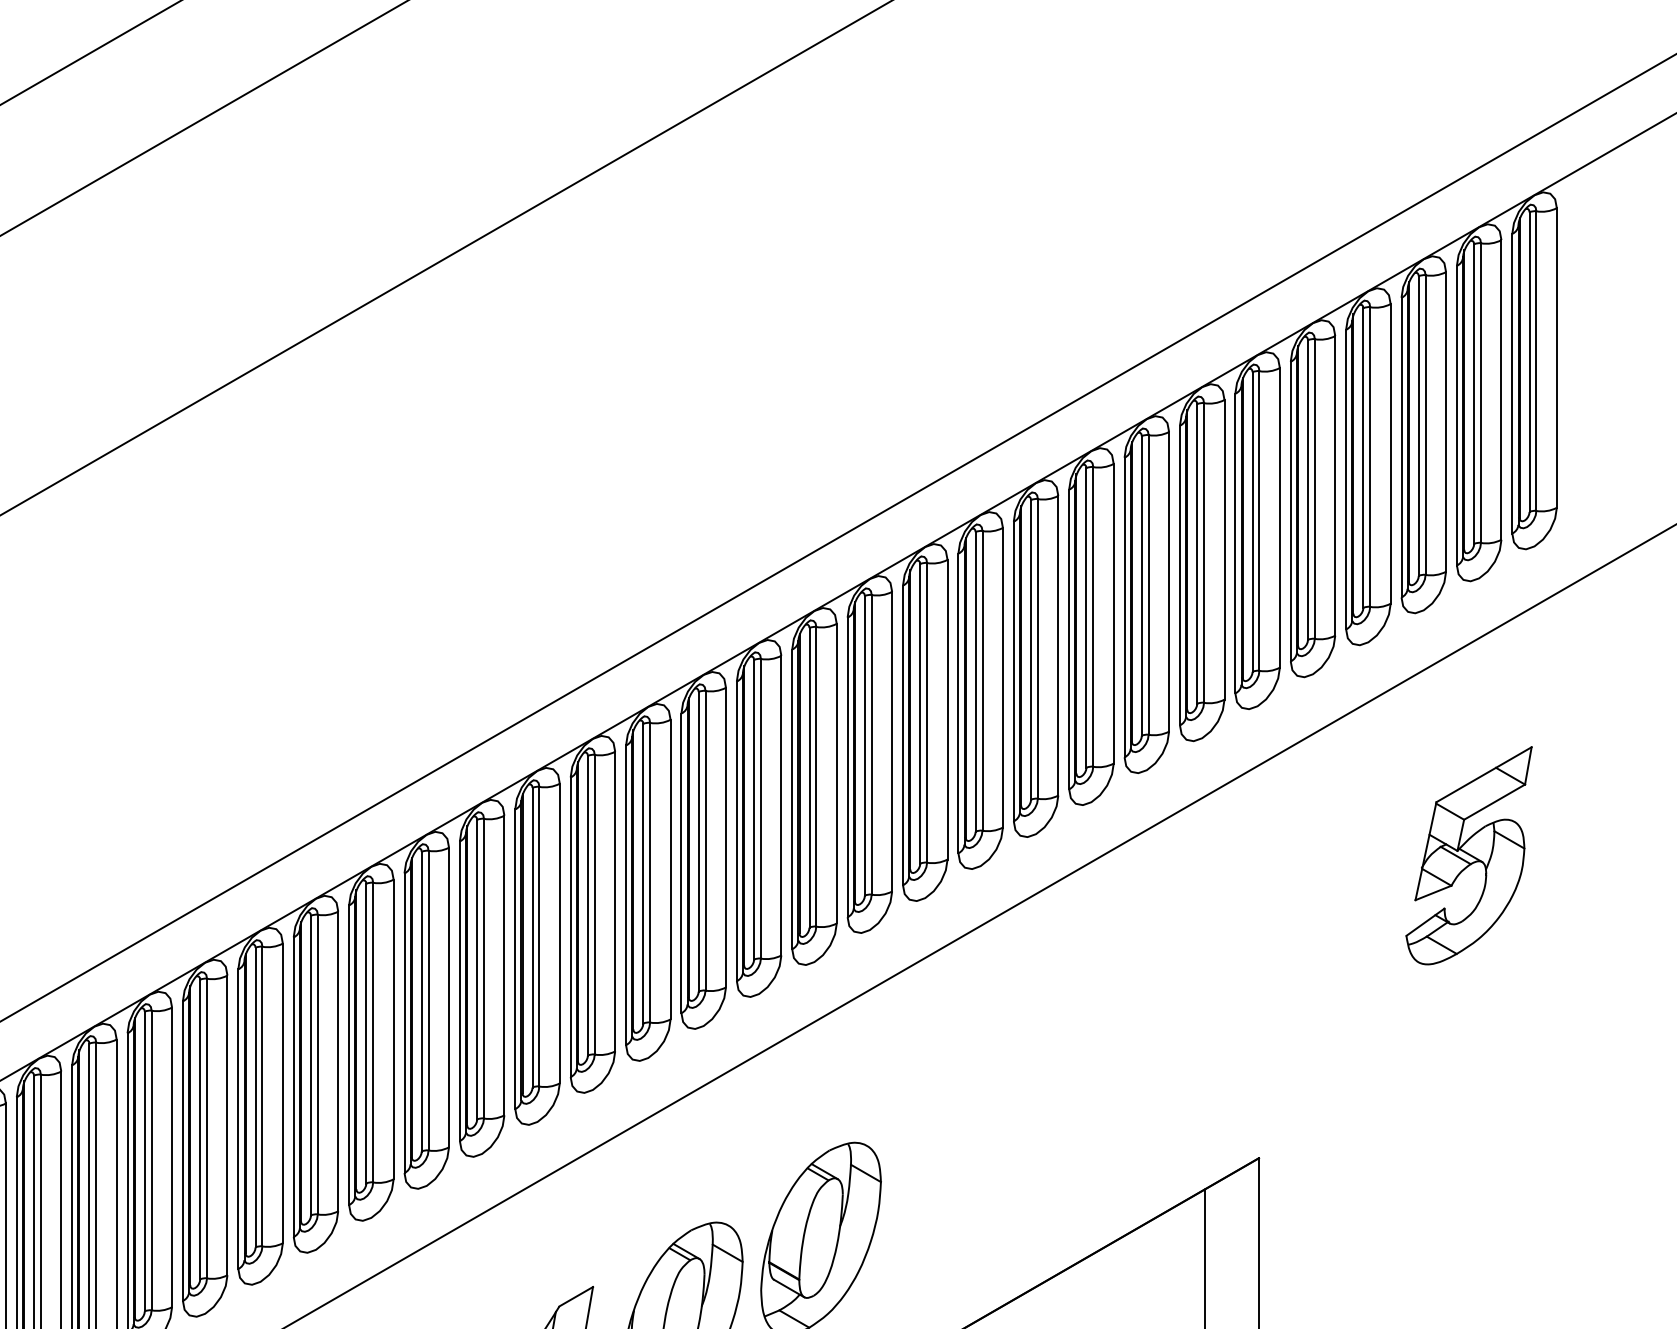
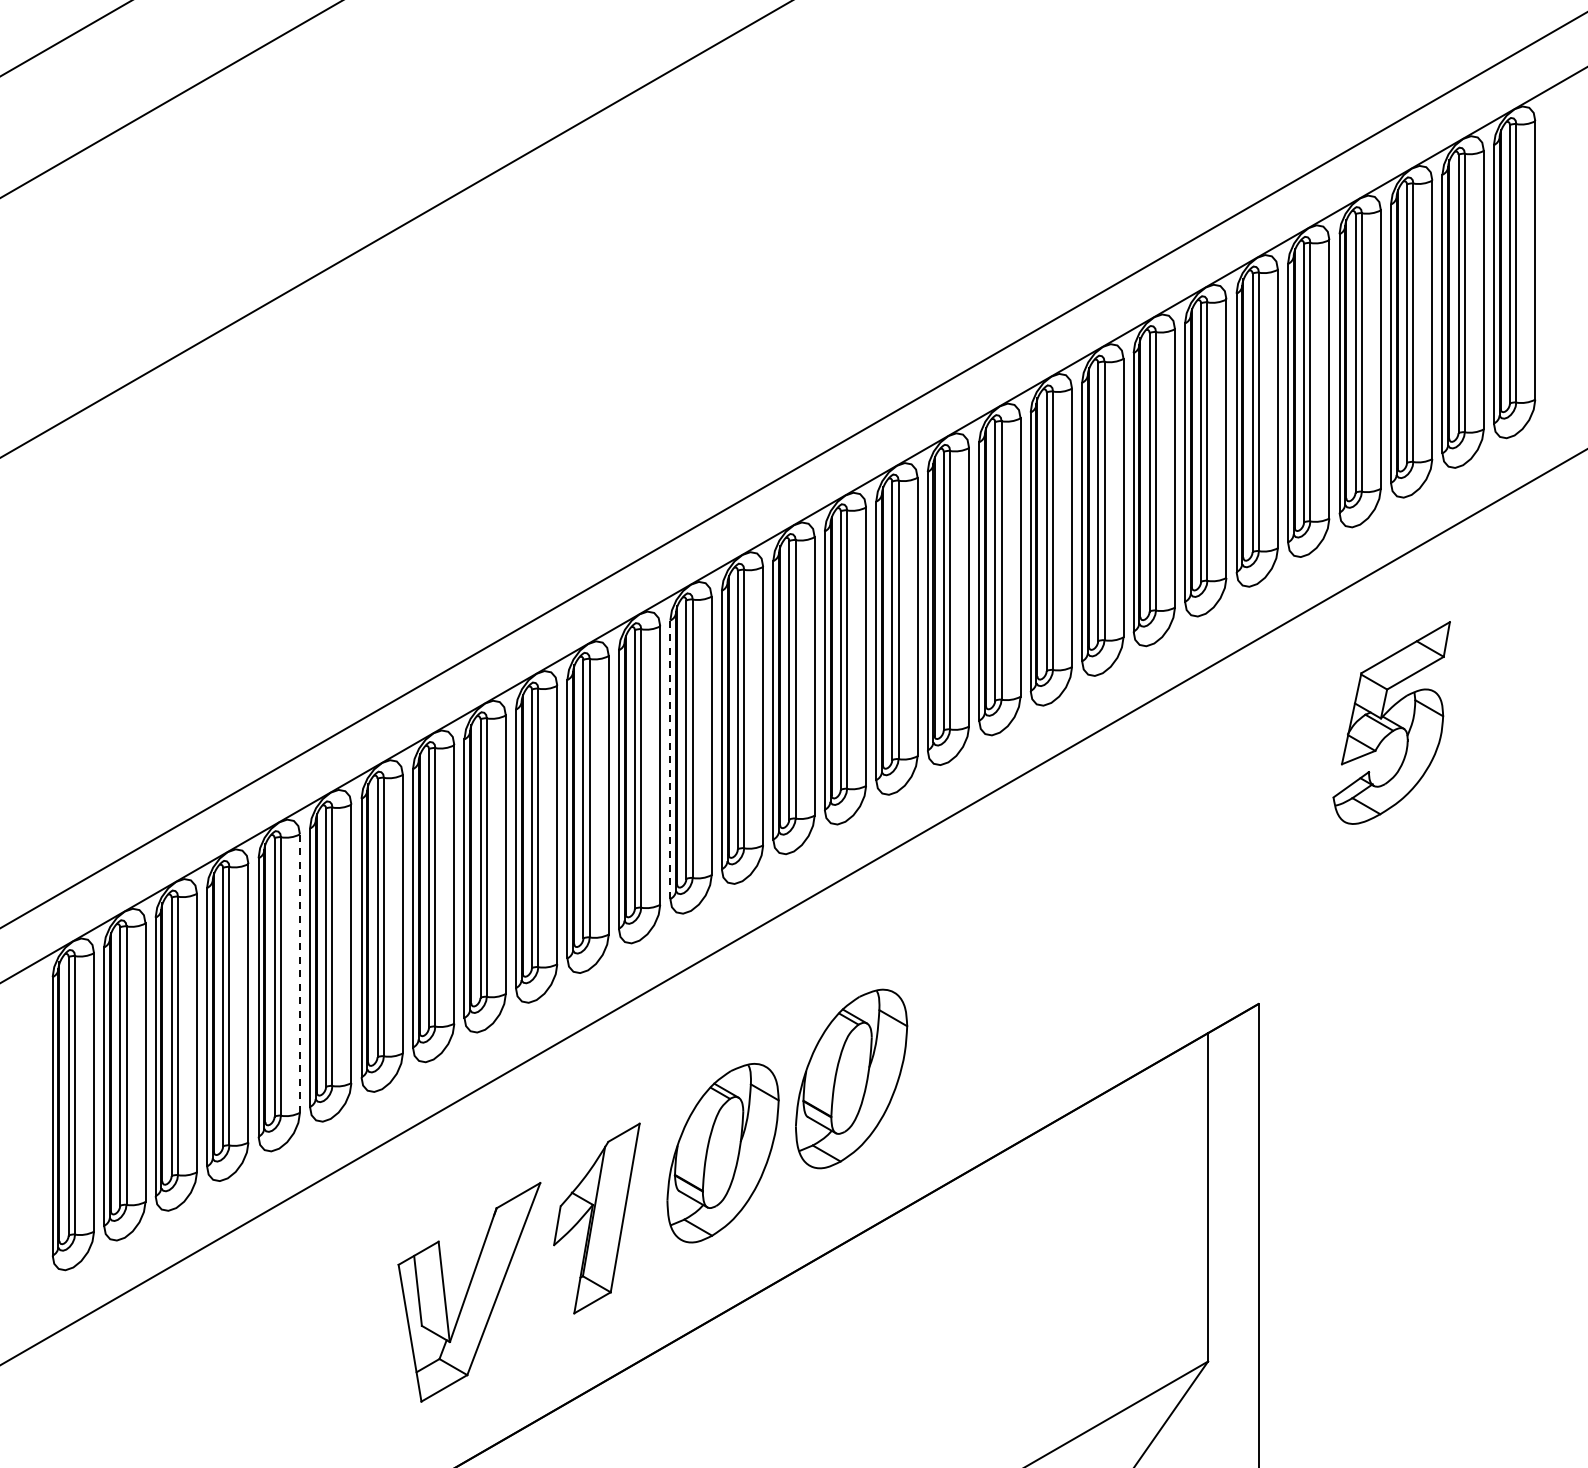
part: (1468, 855) -> (1391, 722), moved
line: (626, 896) -> (670, 760), solid -> dashed
line: (226, 1125) -> (299, 973), solid -> dashed

